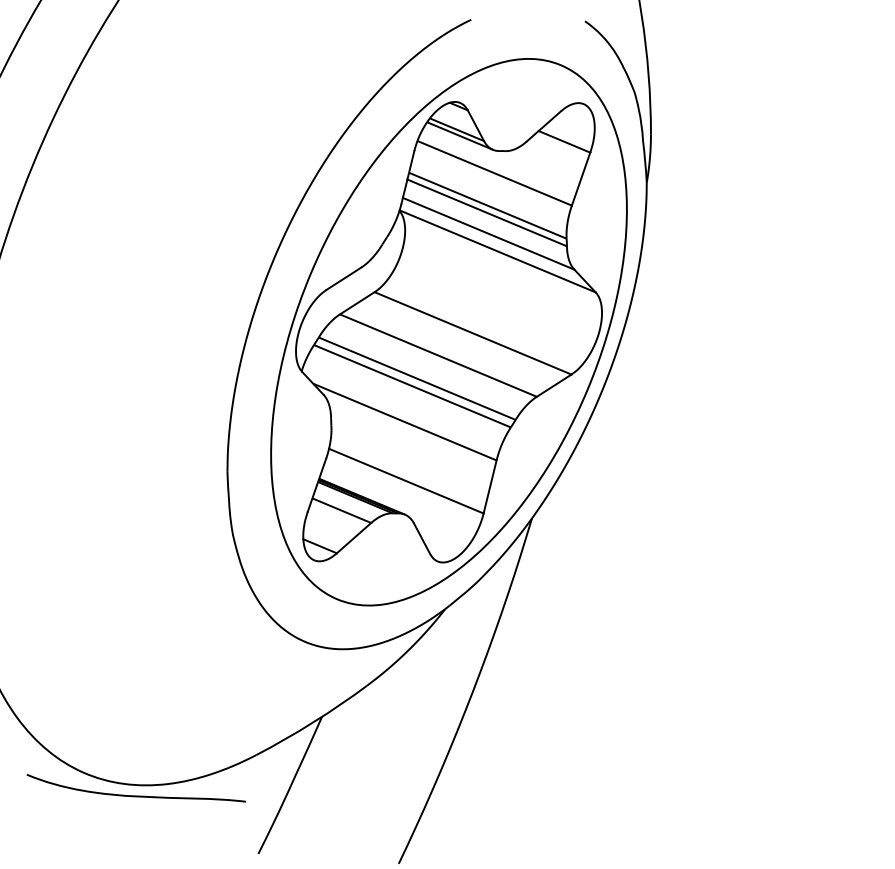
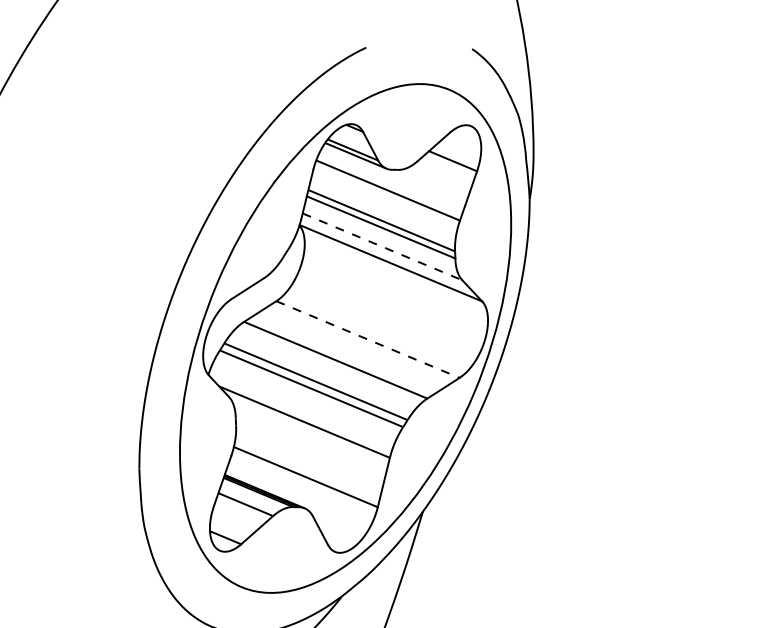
line: (488, 233) -> (382, 246), solid -> dashed
line: (473, 333) -> (368, 339), solid -> dashed

